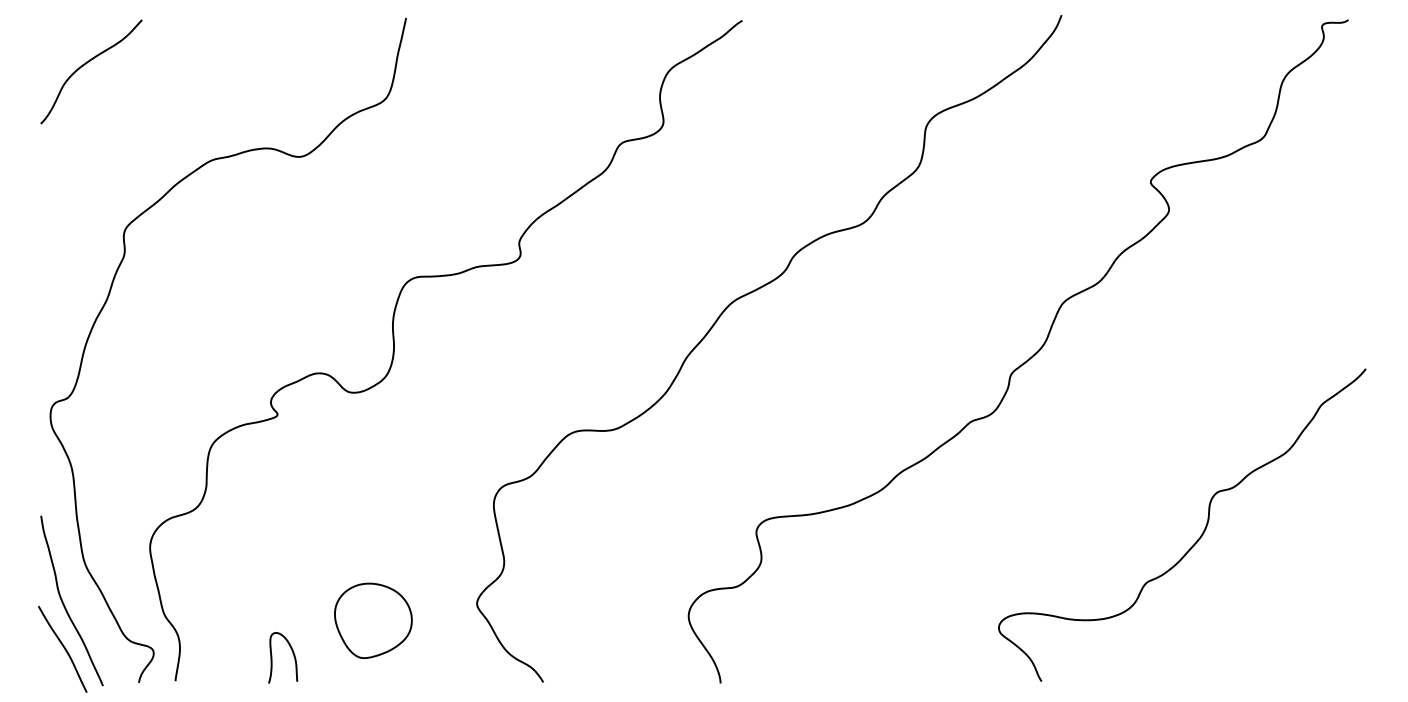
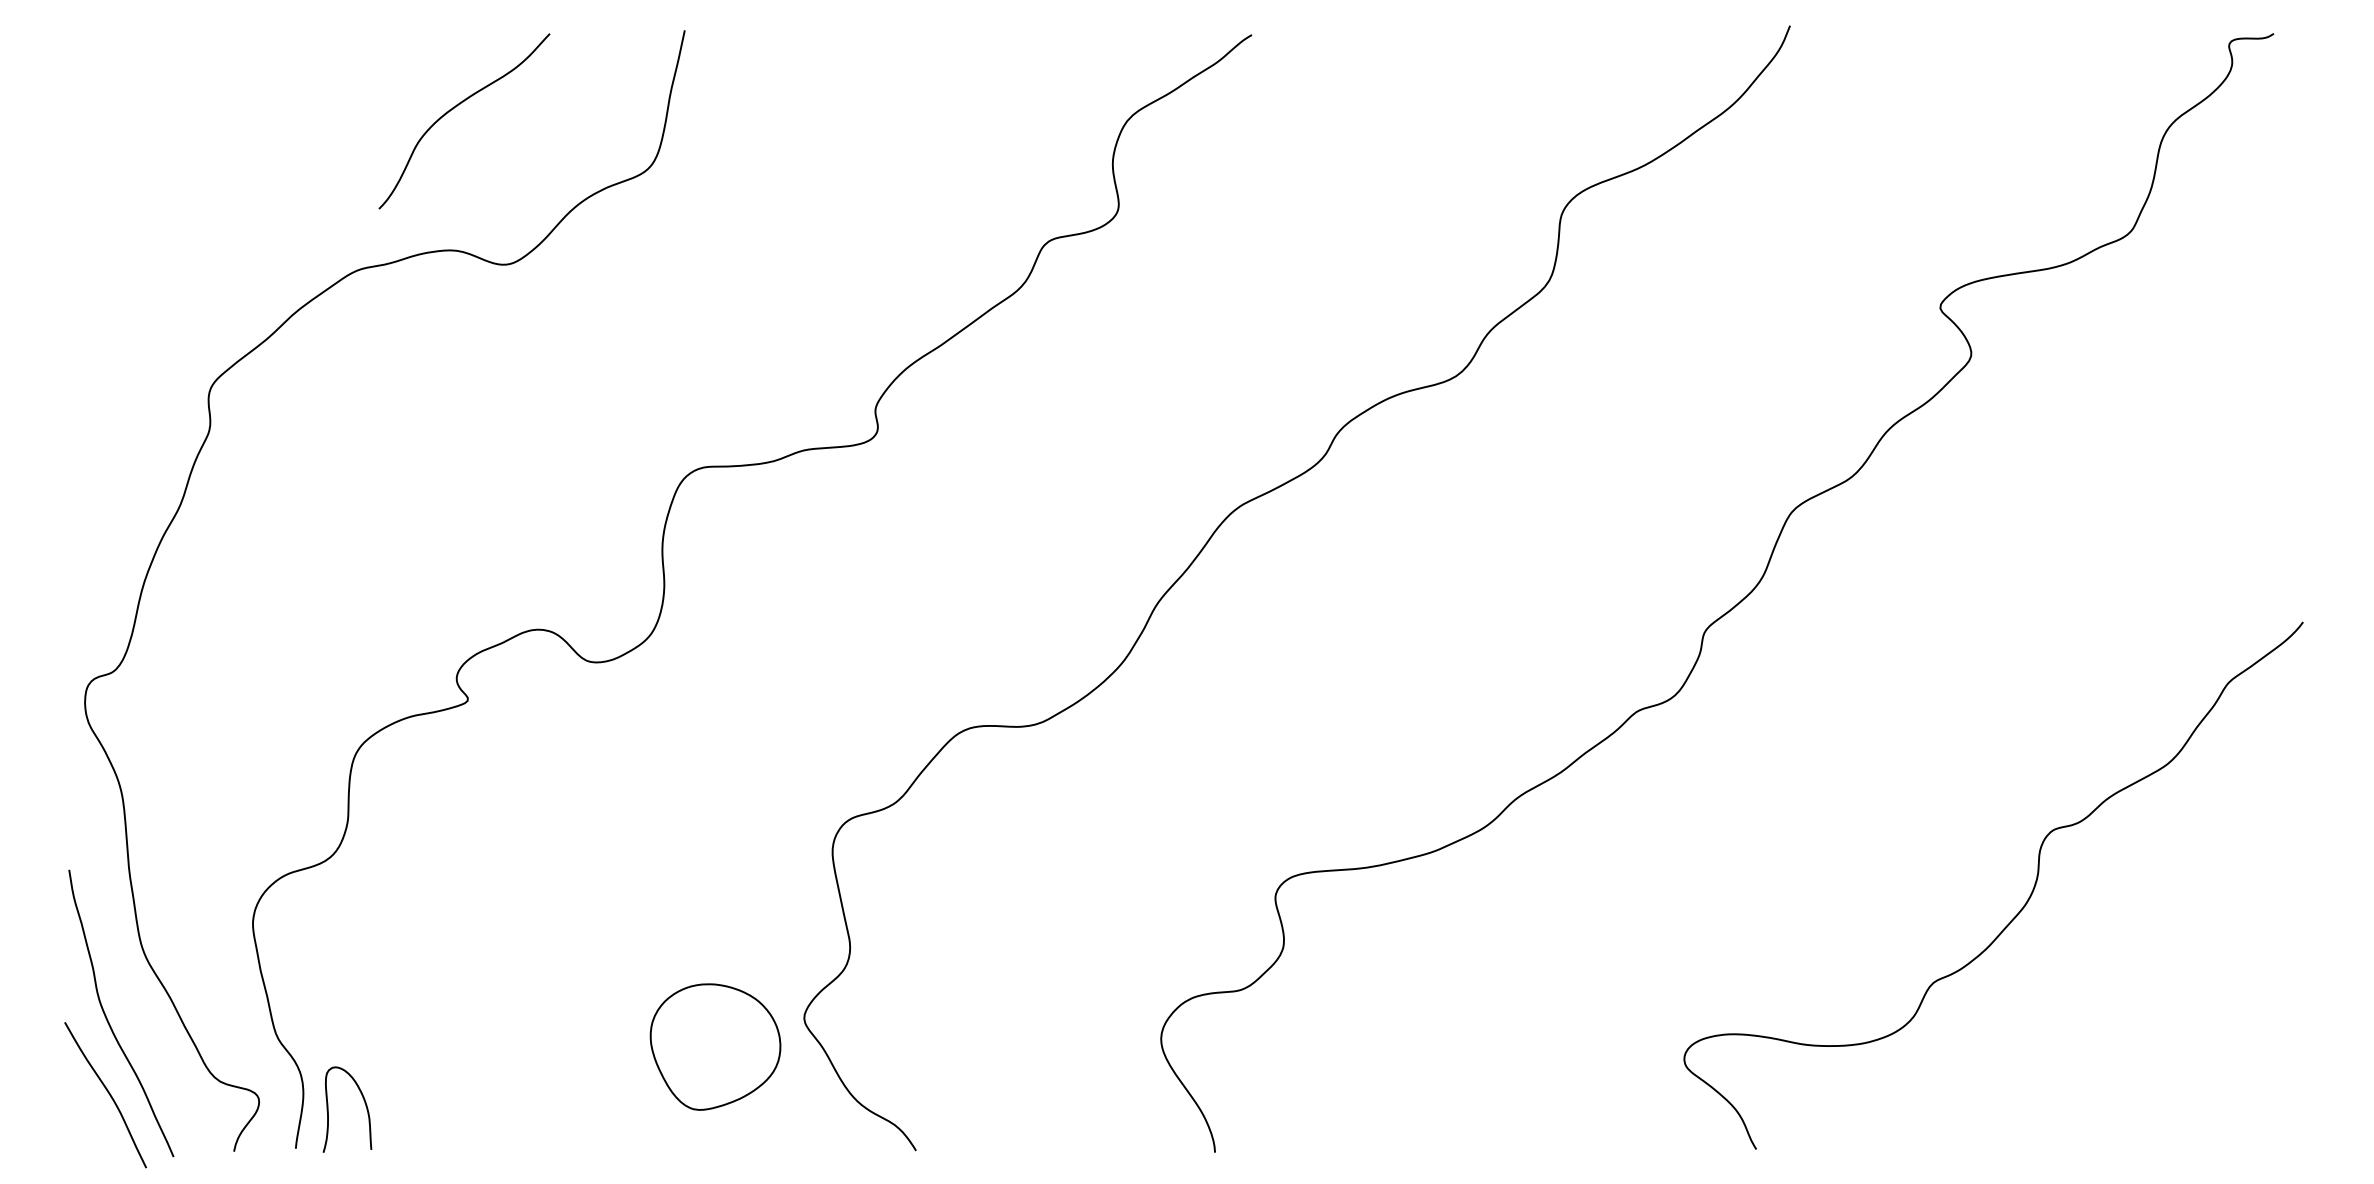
curve: (86, 64) -> (455, 108), moved
part: (373, 620) -> (715, 1046), moved
curve: (292, 653) -> (363, 1102), moved

